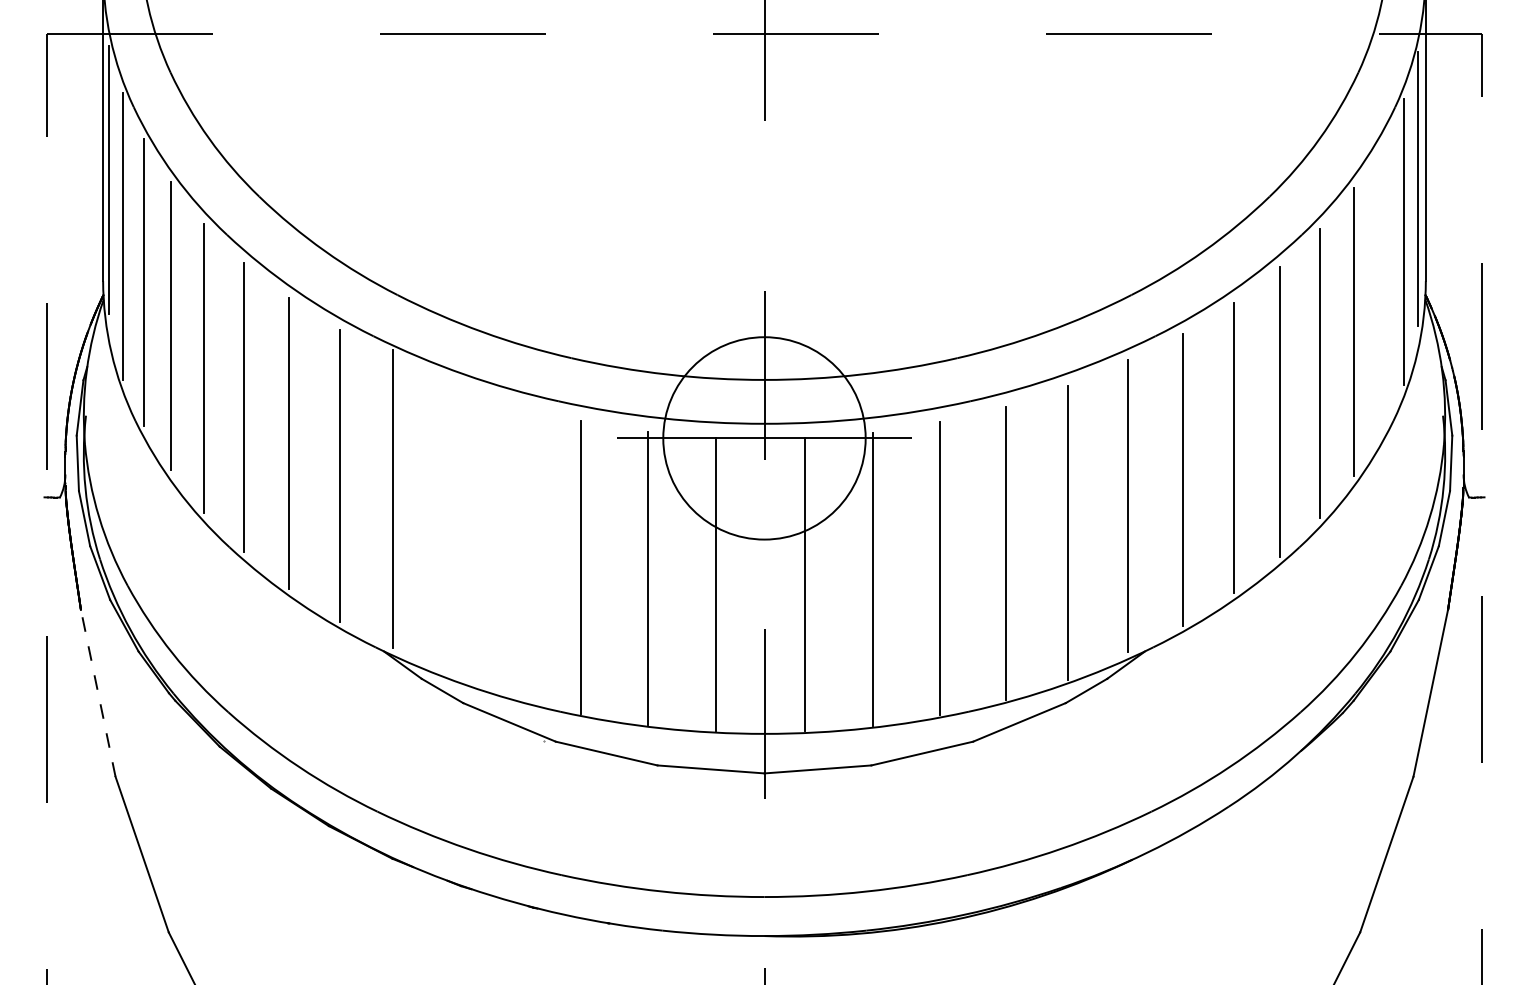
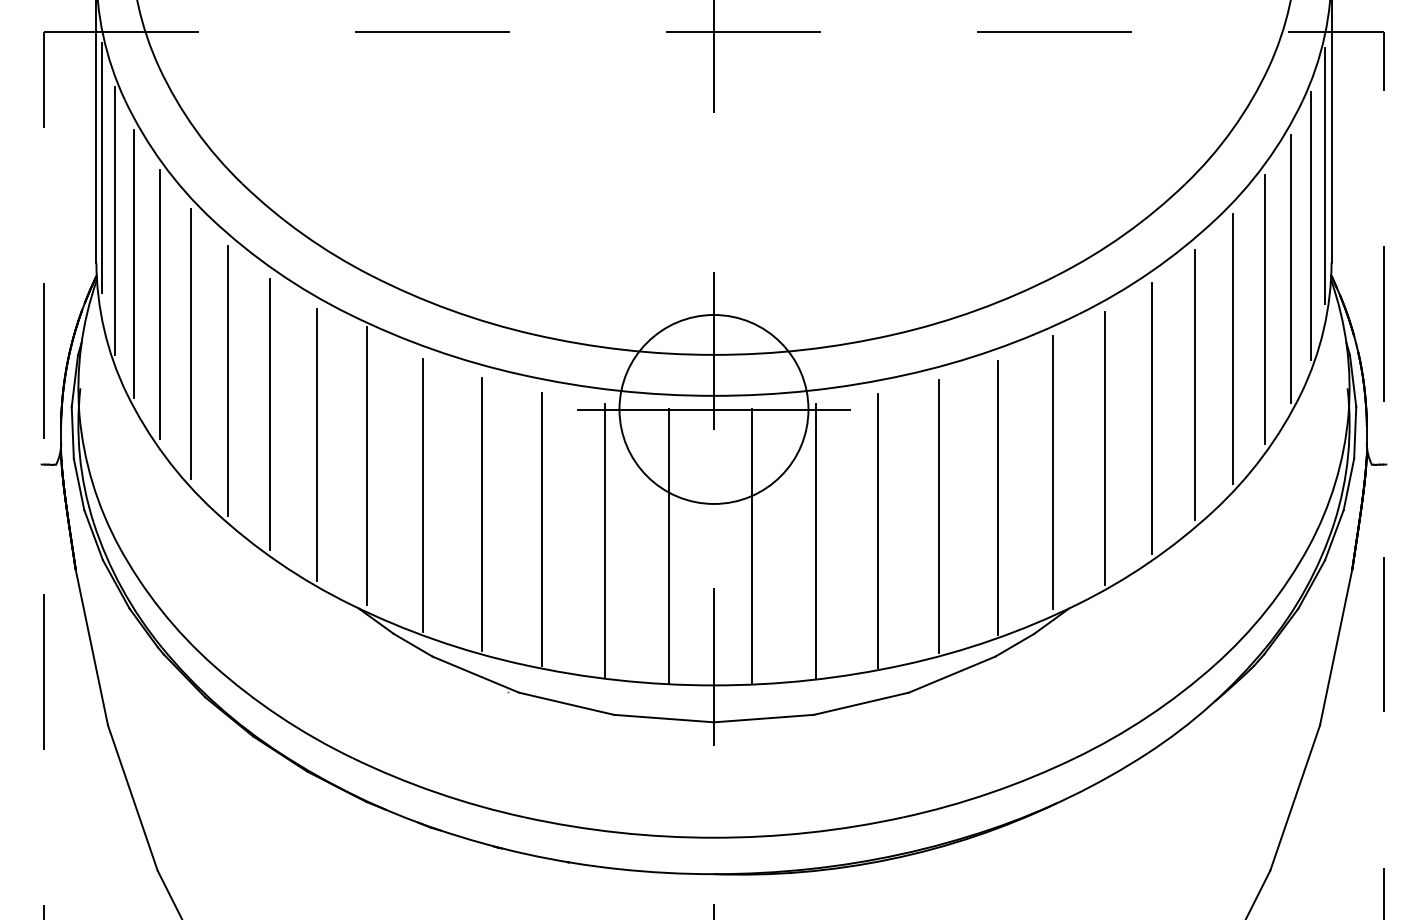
line: (1382, 287) -> (1291, 268), added
line: (453, 530) -> (423, 495), added
line: (515, 550) -> (481, 514), added
line: (97, 693) -> (91, 647), dashed -> solid

